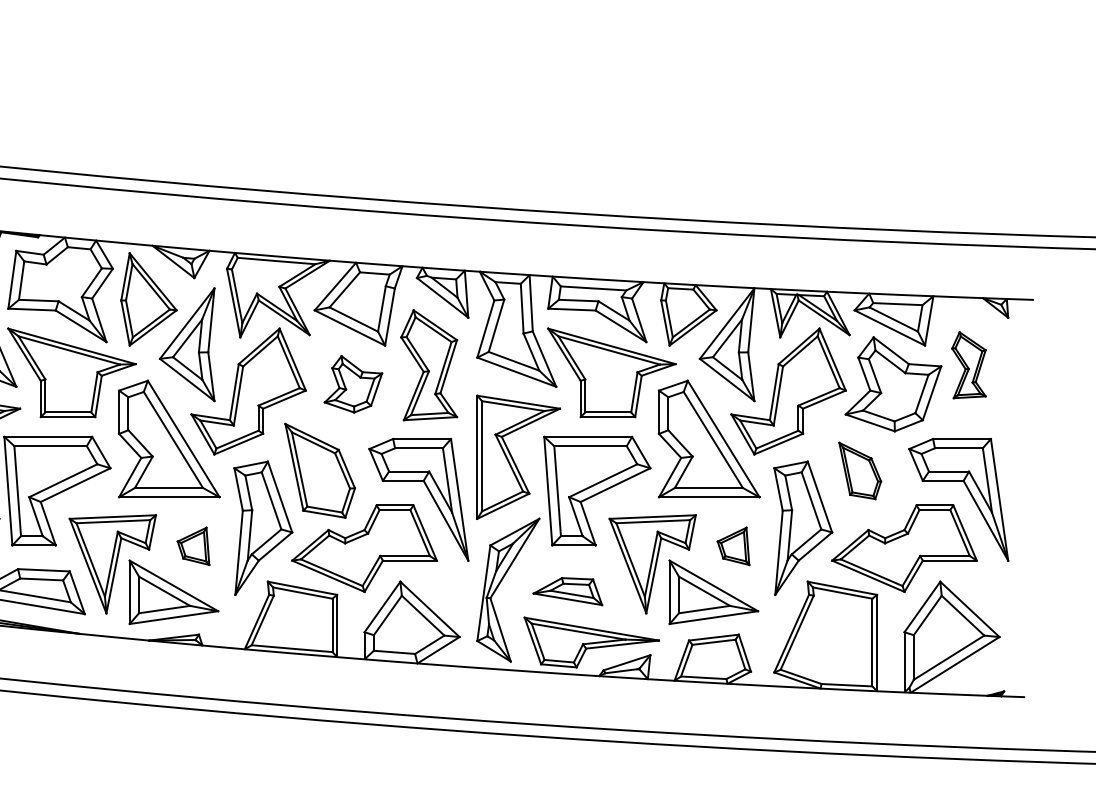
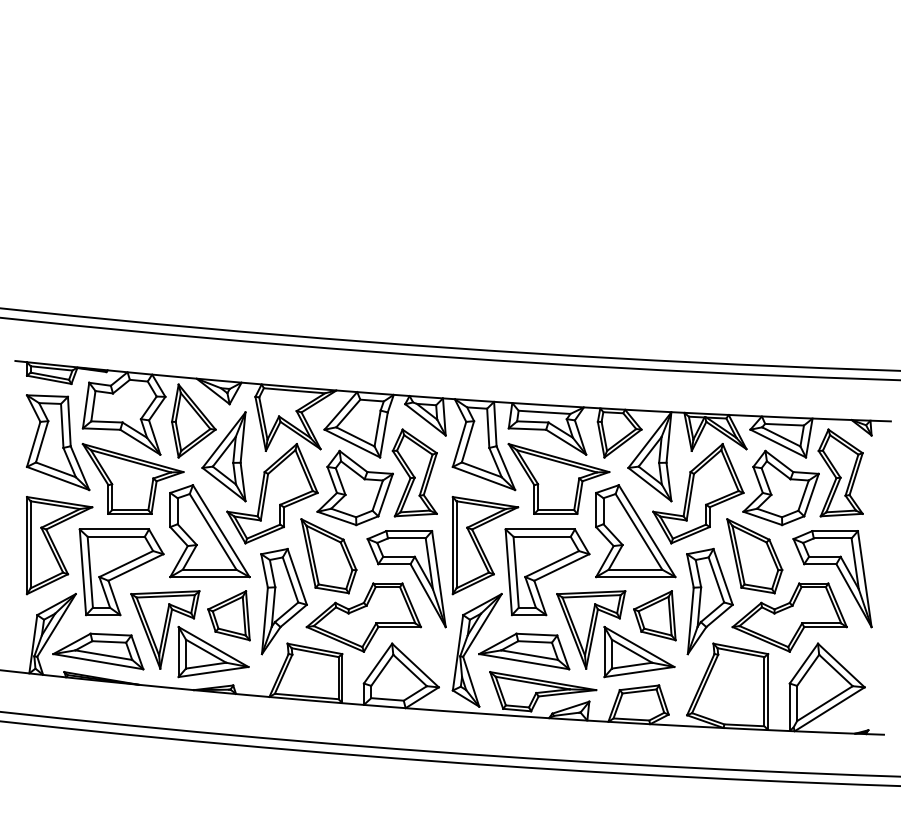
part: (968, 364) -> (840, 472), size x1.67
part: (352, 383) -> (354, 487), size x1.67
part: (859, 471) -> (754, 556), size x1.67
part: (192, 545) -> (228, 615), size x1.67
part: (732, 545) -> (654, 615), size x1.67
part: (568, 591) -> (524, 651), size x1.67

